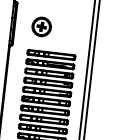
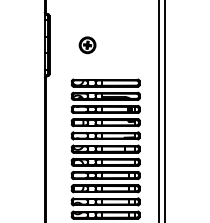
part: (41, 27) -> (87, 45), size x0.6

